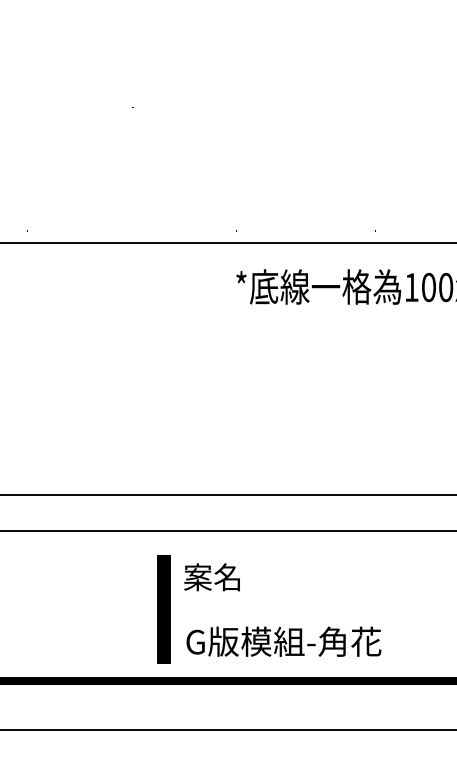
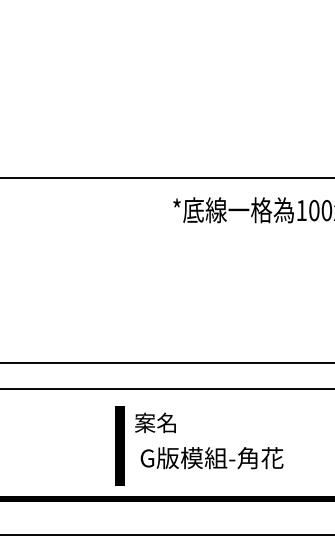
text: (283, 642) -> (211, 458), moved

